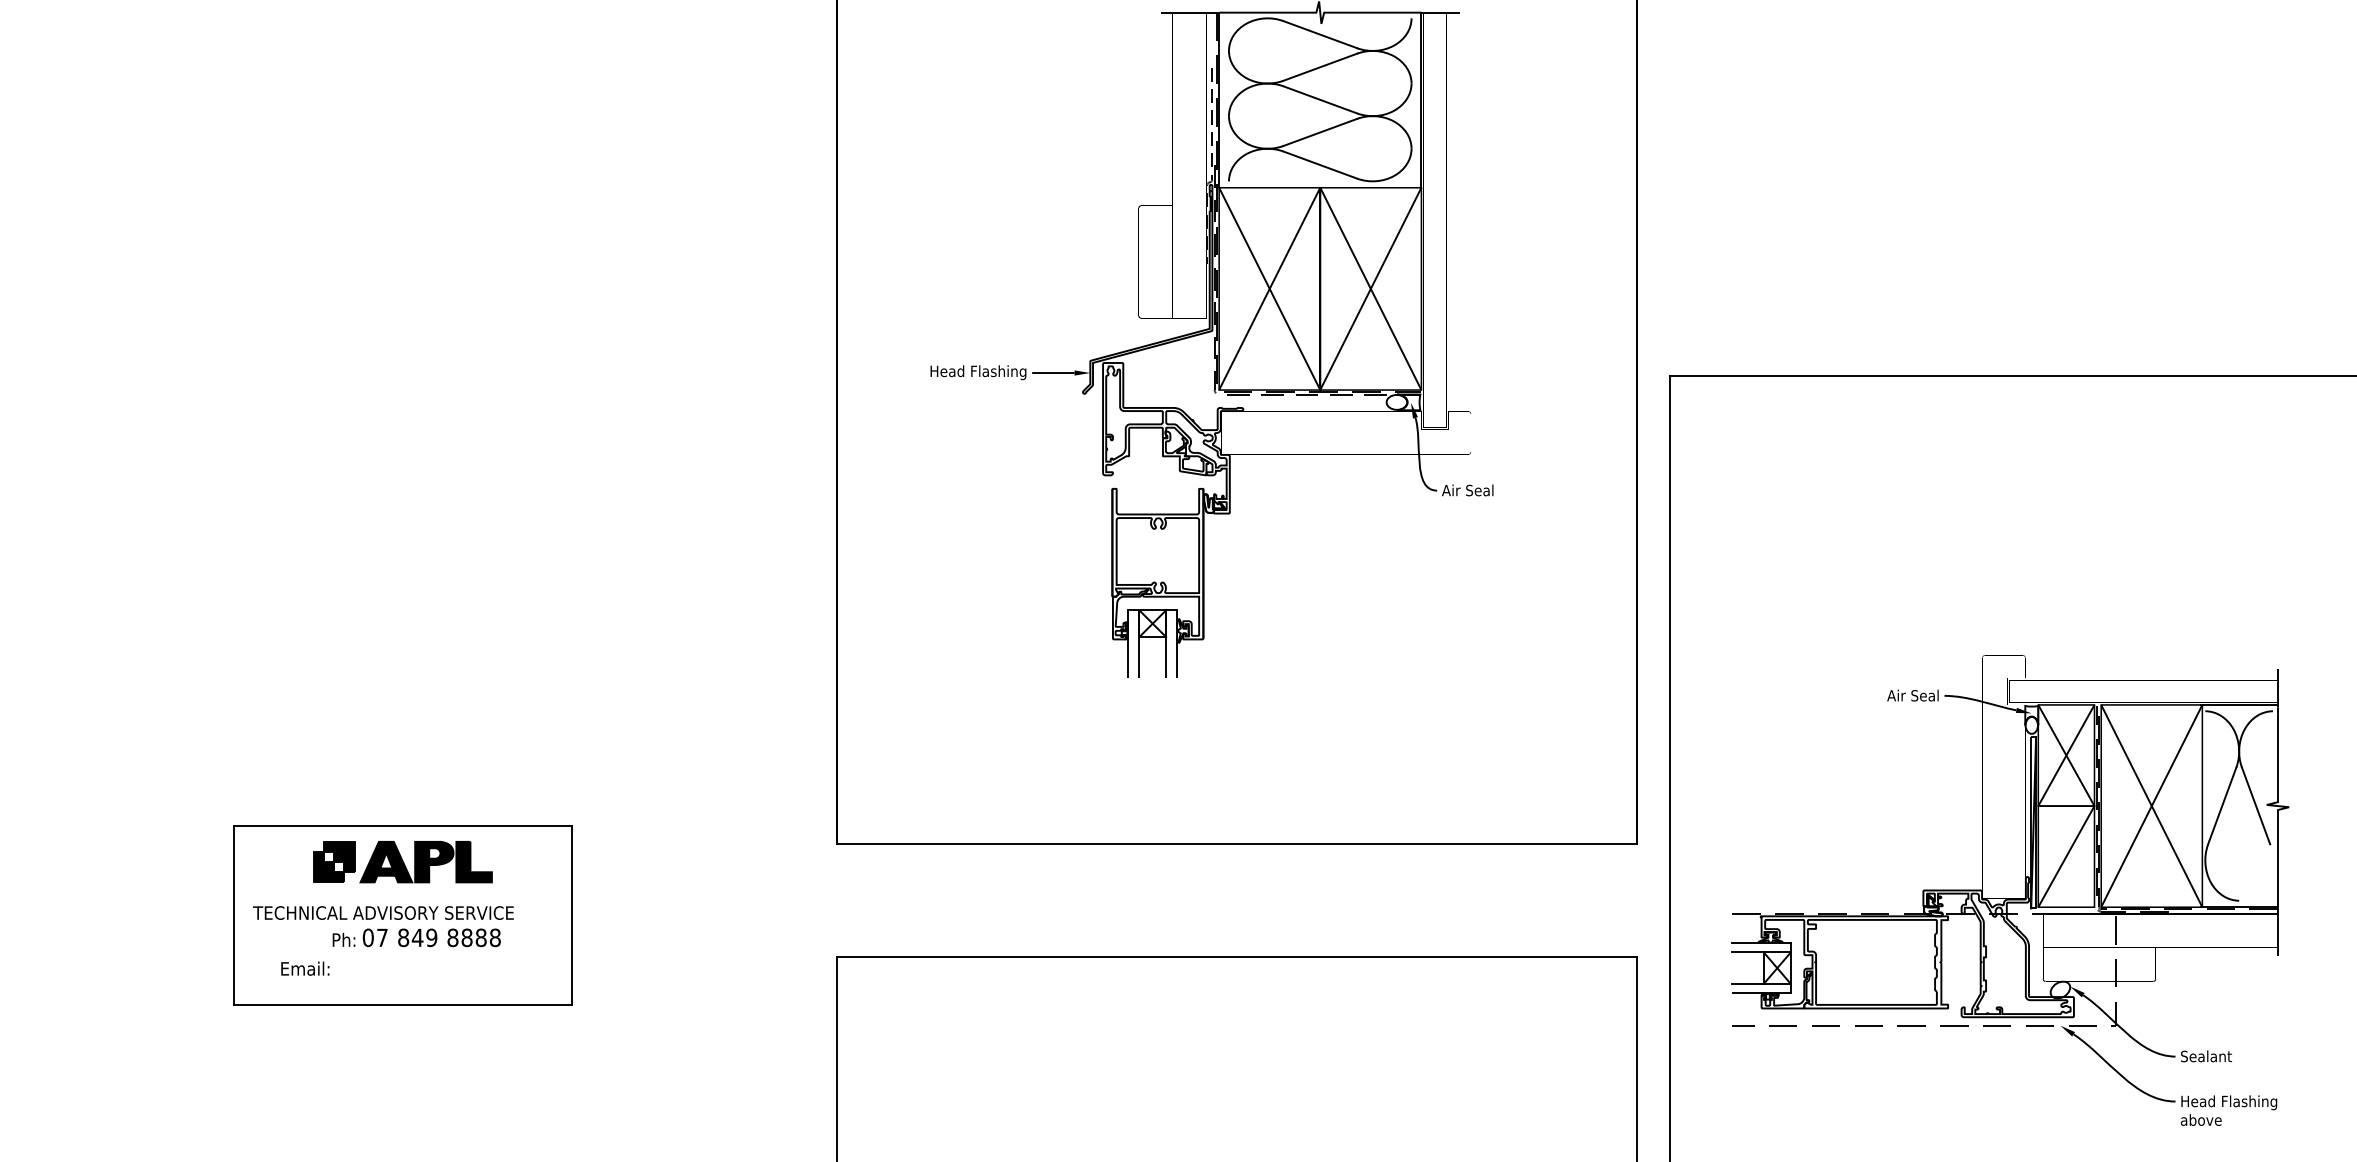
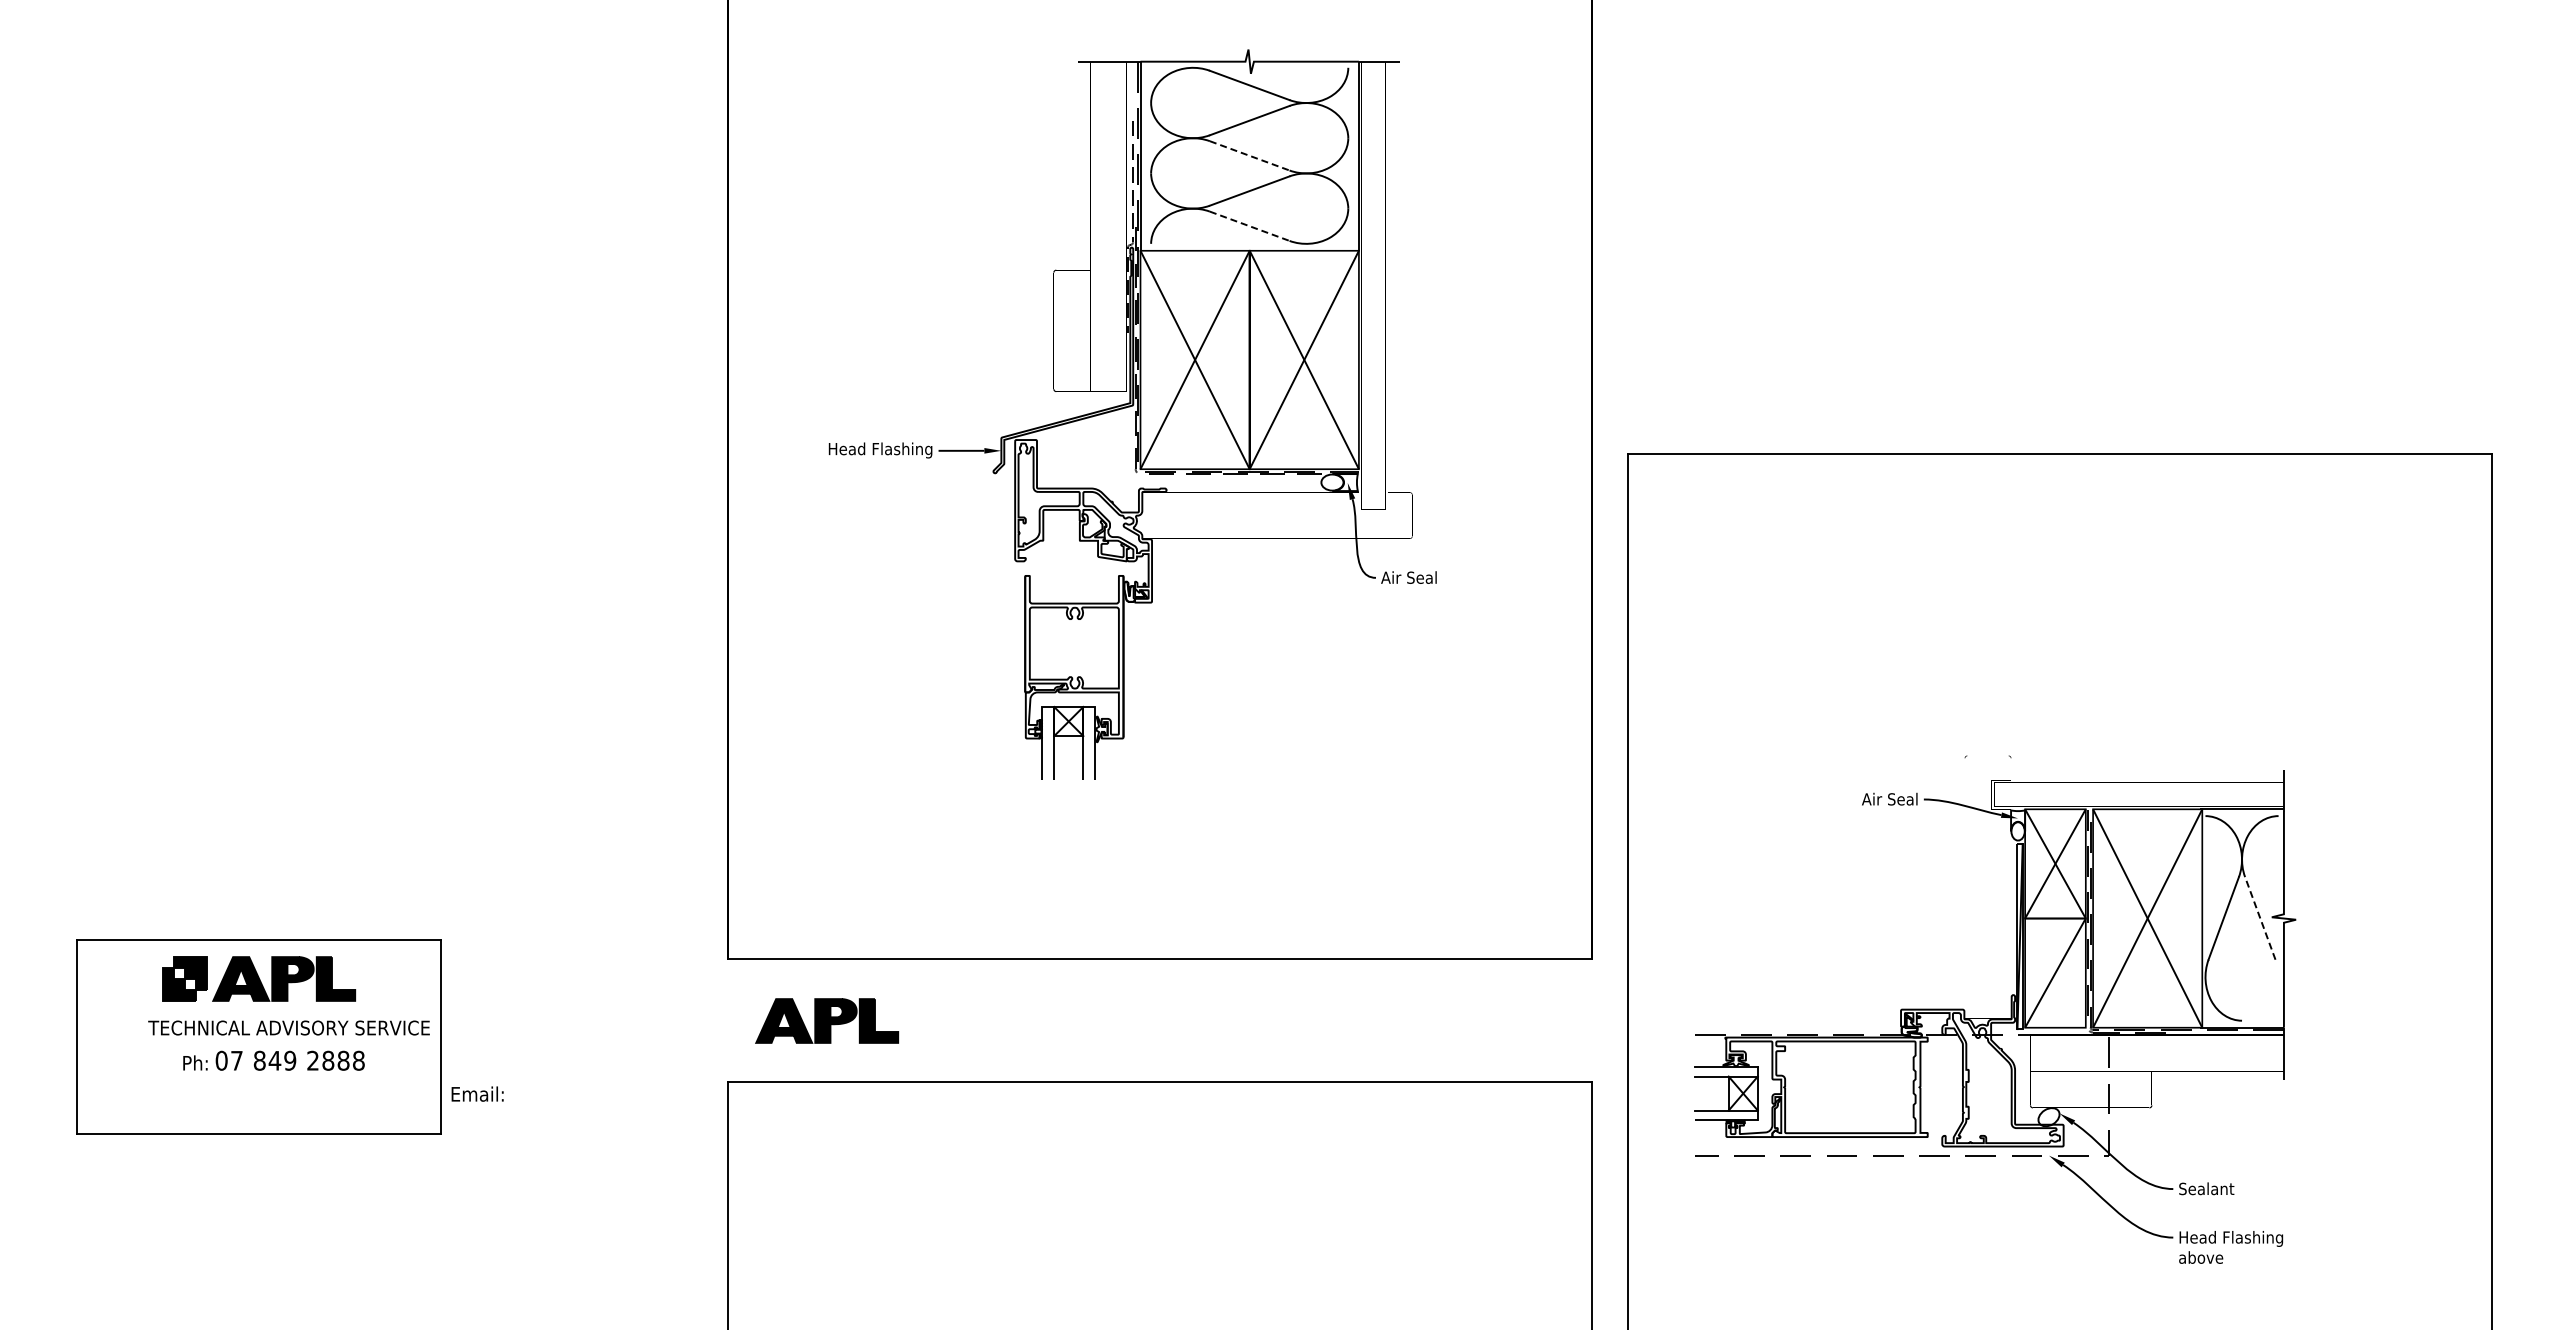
line: (1321, 100) -> (1250, 156), solid -> dashed
line: (1321, 165) -> (1250, 226), solid -> dashed
line: (2256, 805) -> (2260, 917), solid -> dashed
part: (929, 900) -> (827, 1020), added
text: (382, 912) -> (288, 1027), moved
text: (453, 937) -> (313, 1060), 8888 -> 2888
text: (305, 968) -> (477, 1093), moved

